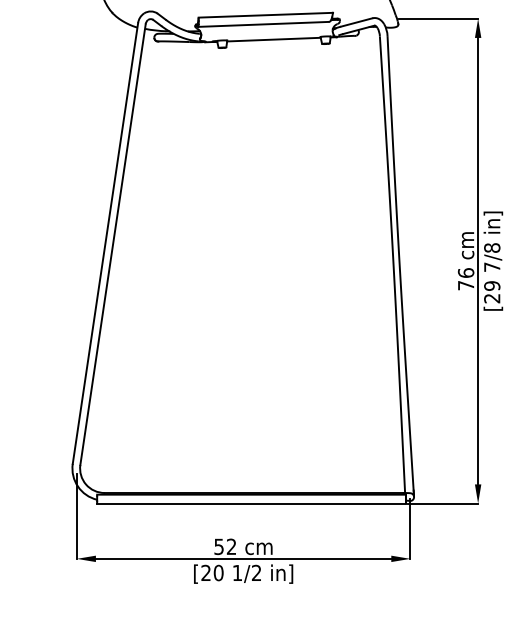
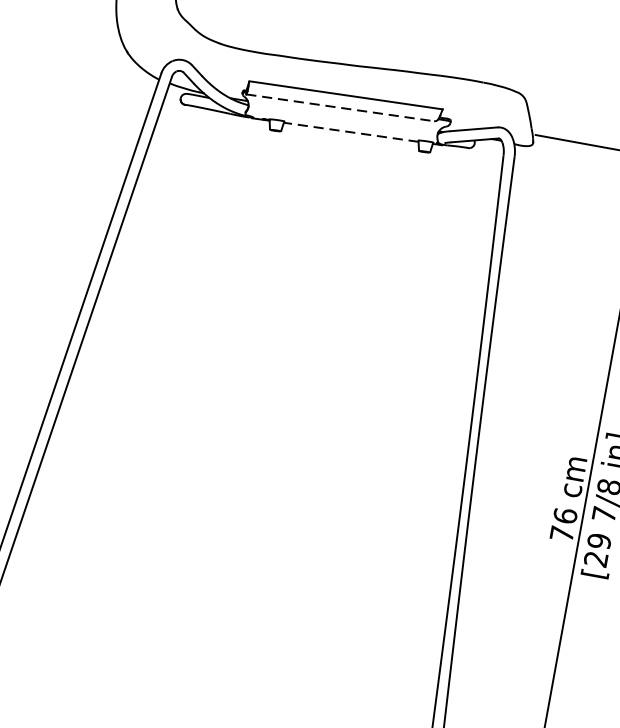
line: (263, 24) -> (340, 107), solid -> dashed
line: (273, 39) -> (350, 131), solid -> dashed

